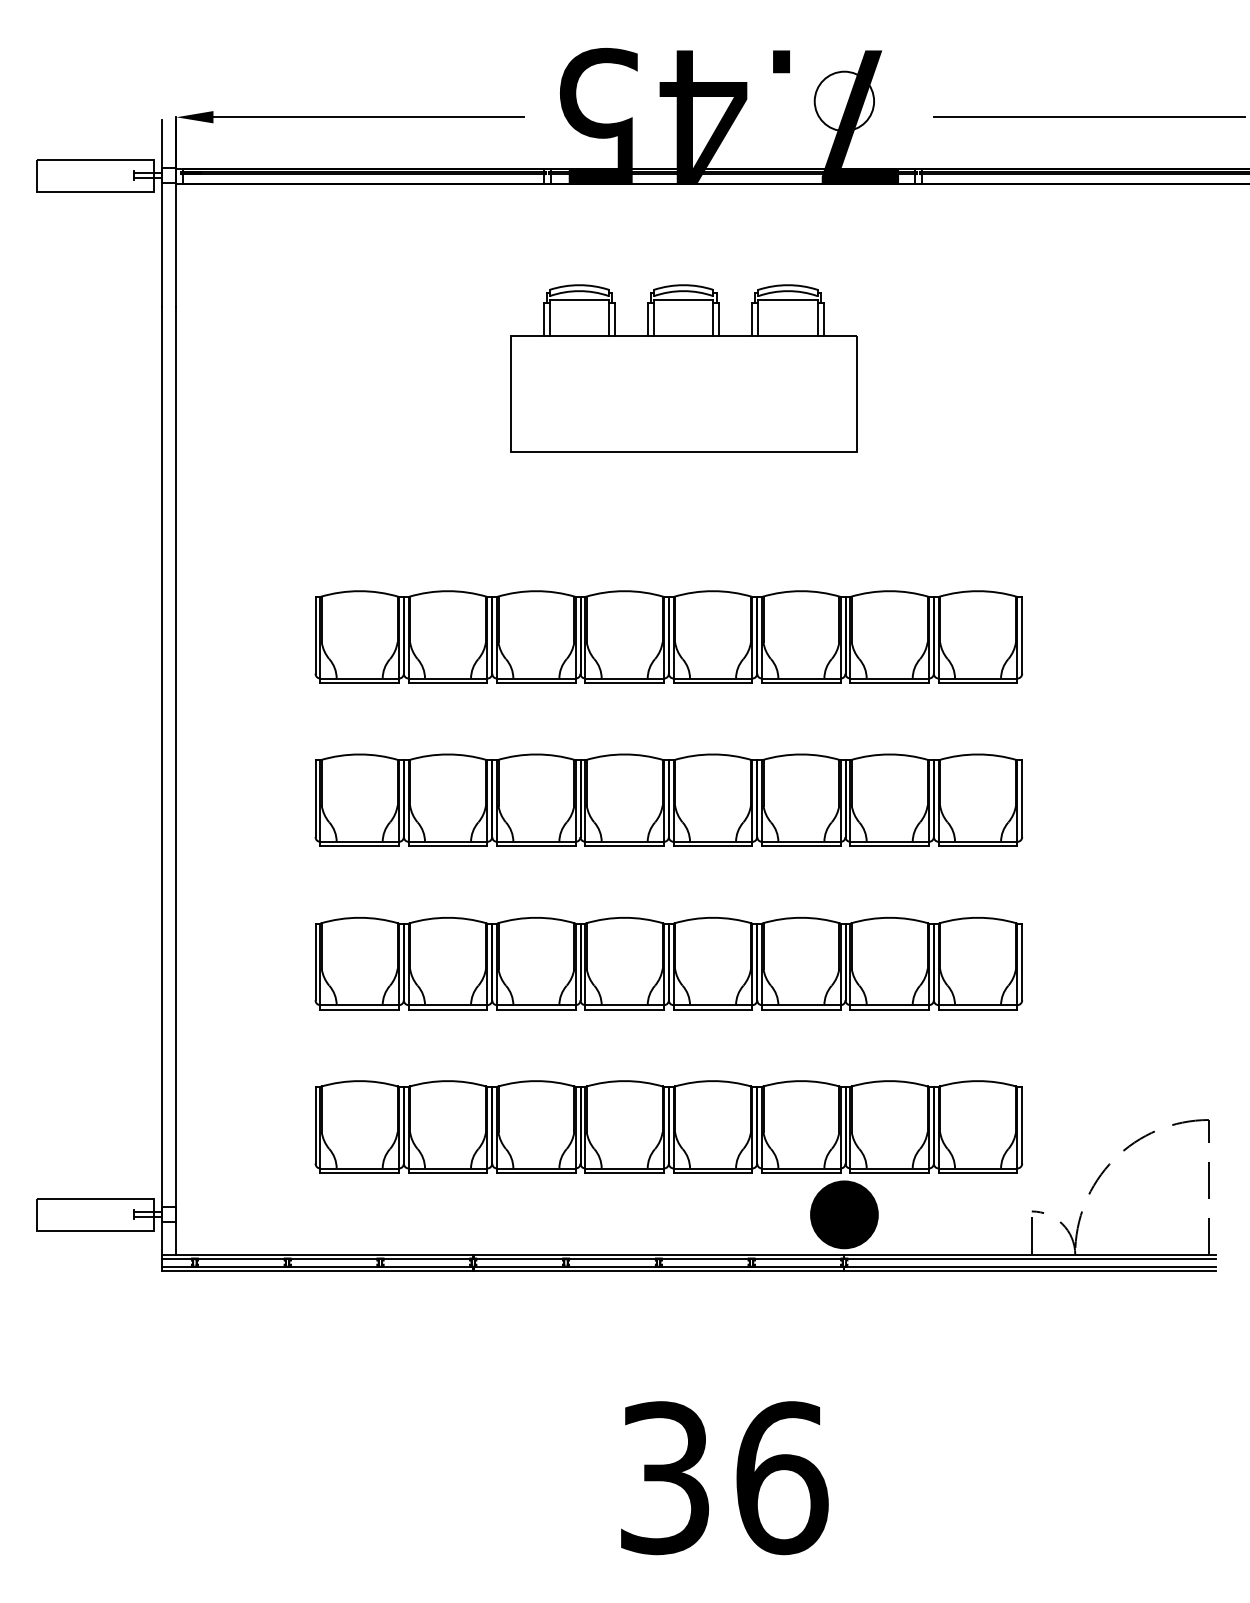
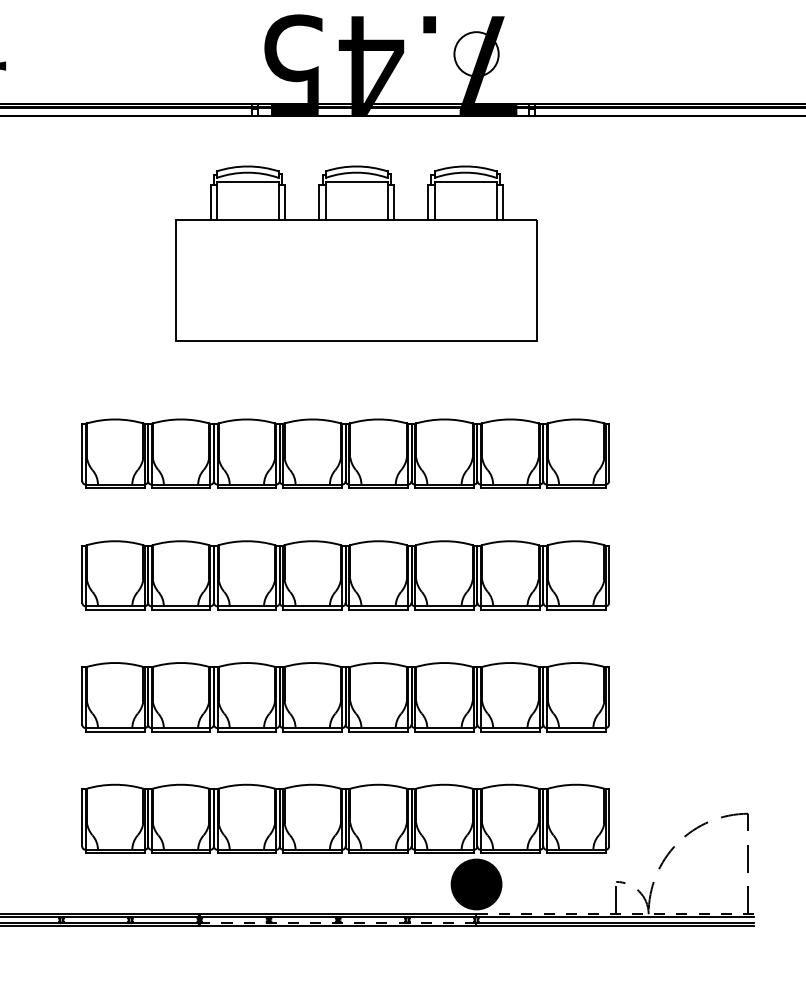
line: (368, 117) -> (121, 66), removed
line: (1089, 117) -> (659, 66), removed
part: (683, 368) -> (356, 253), size x1.4
line: (1030, 1254) -> (615, 914), solid -> dashed
line: (658, 1266) -> (337, 922), solid -> dashed

